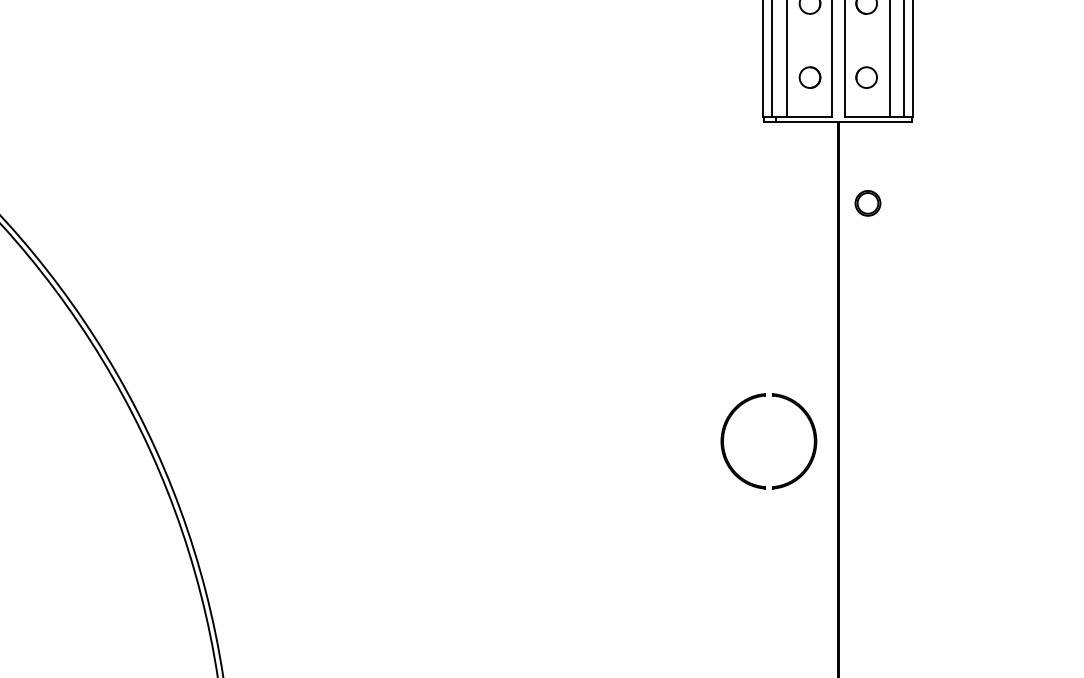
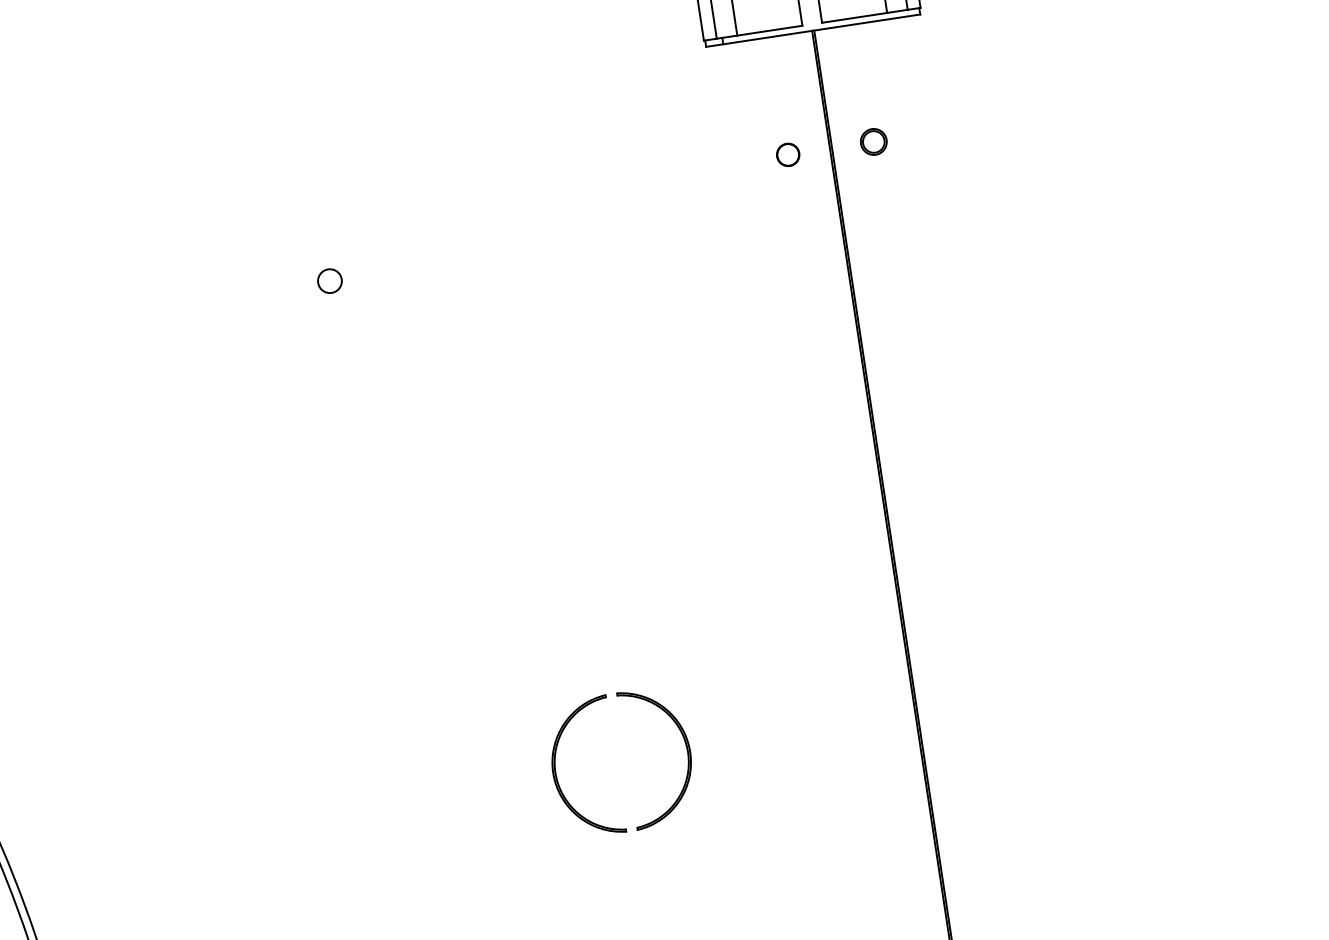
circle: (808, 202) -> (787, 153), added
circle: (867, 202) -> (872, 140), size x0.71
circle: (485, 241) -> (329, 280), added
part: (724, 437) -> (556, 766), moved

